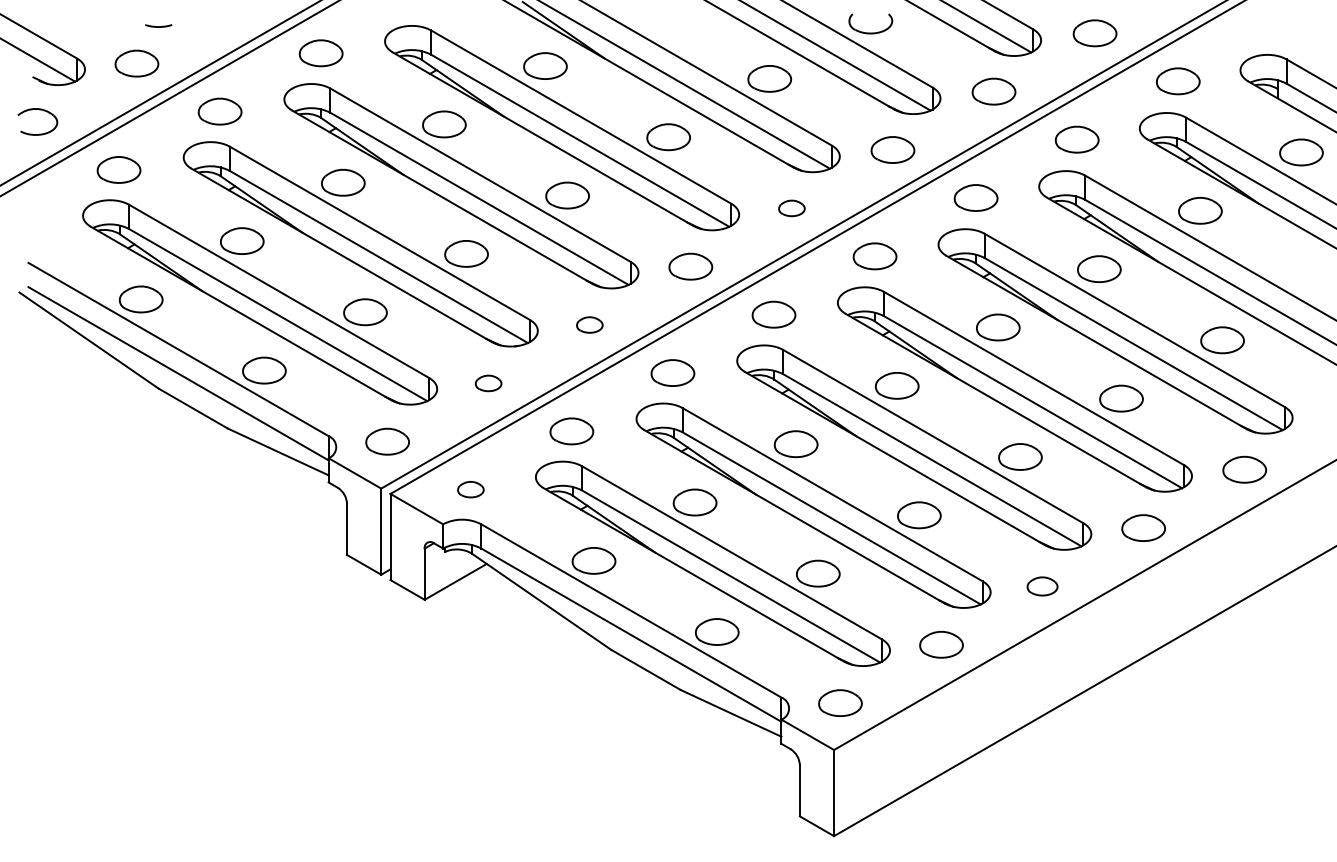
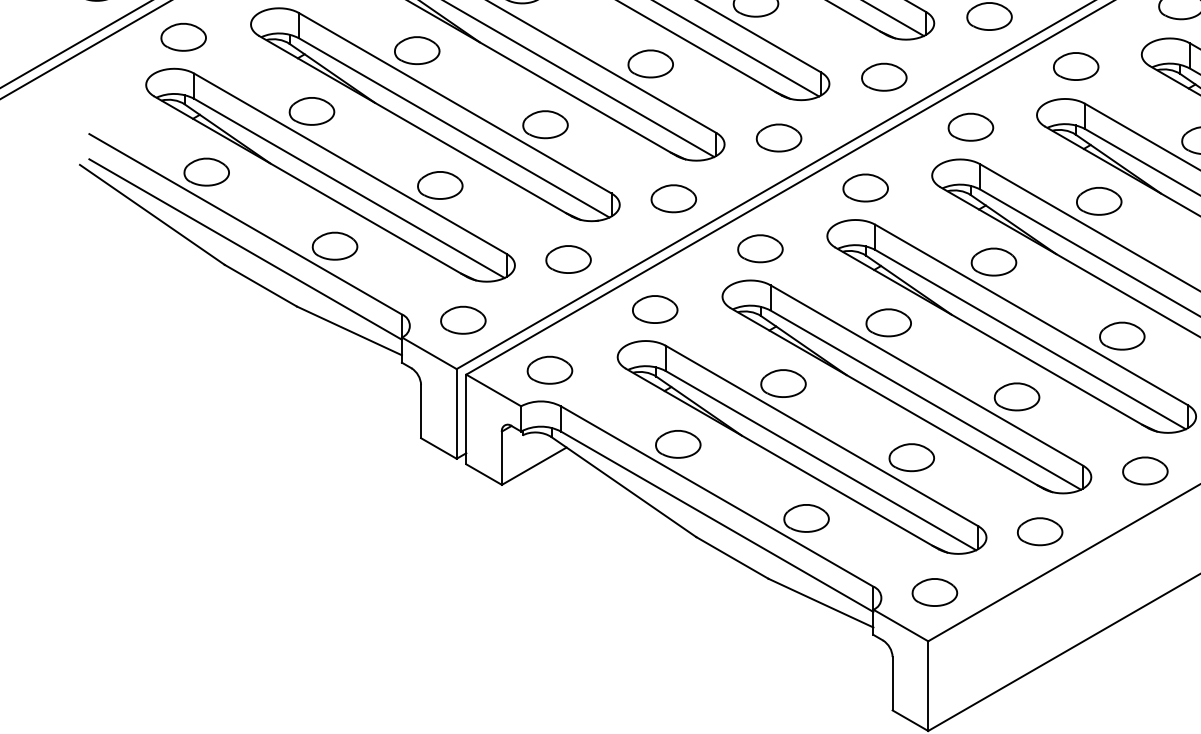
part: (791, 208) -> (883, 77), size x1.67
part: (589, 324) -> (673, 198), size x1.67
part: (488, 383) -> (568, 259), size x1.67
part: (470, 489) -> (549, 370), size x1.67
part: (1042, 586) -> (1145, 471), size x1.43

